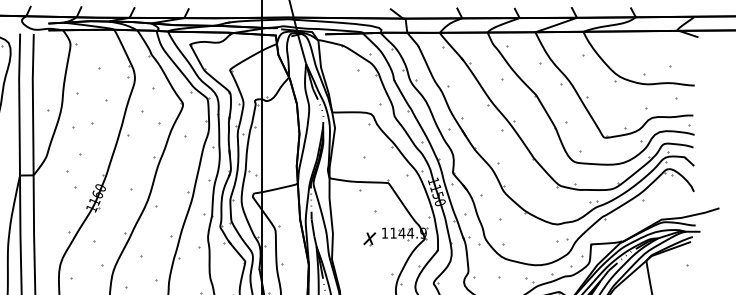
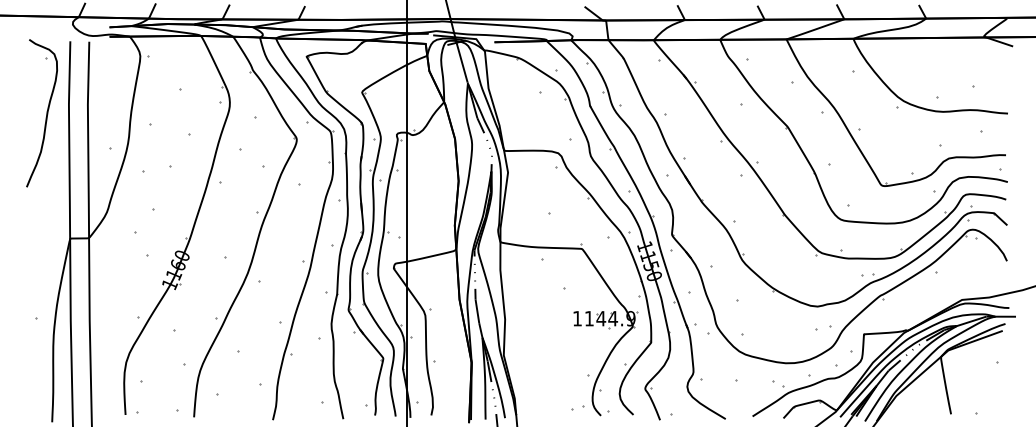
part: (369, 239) -> (556, 327), removed

